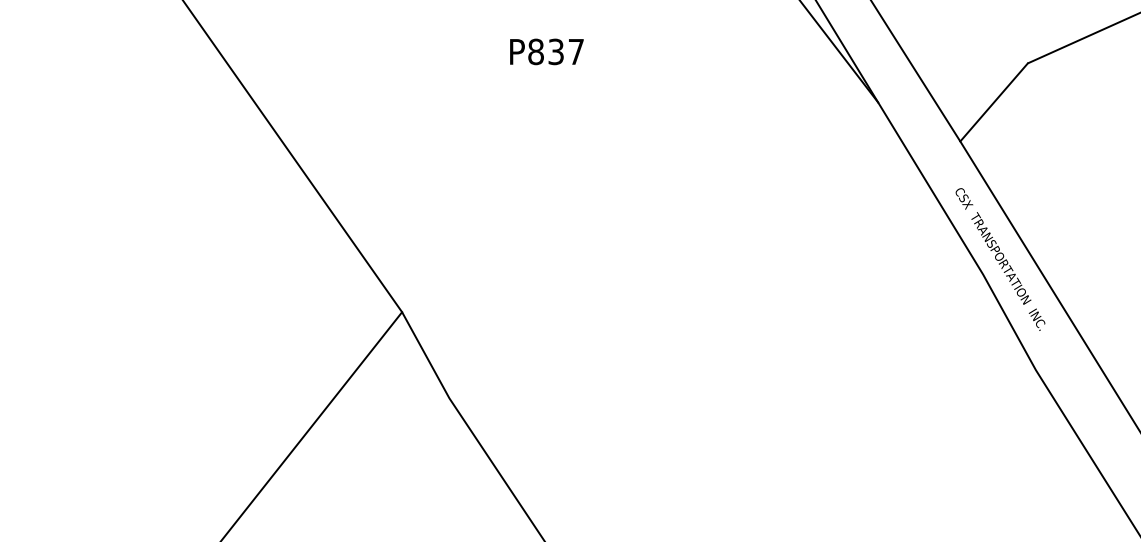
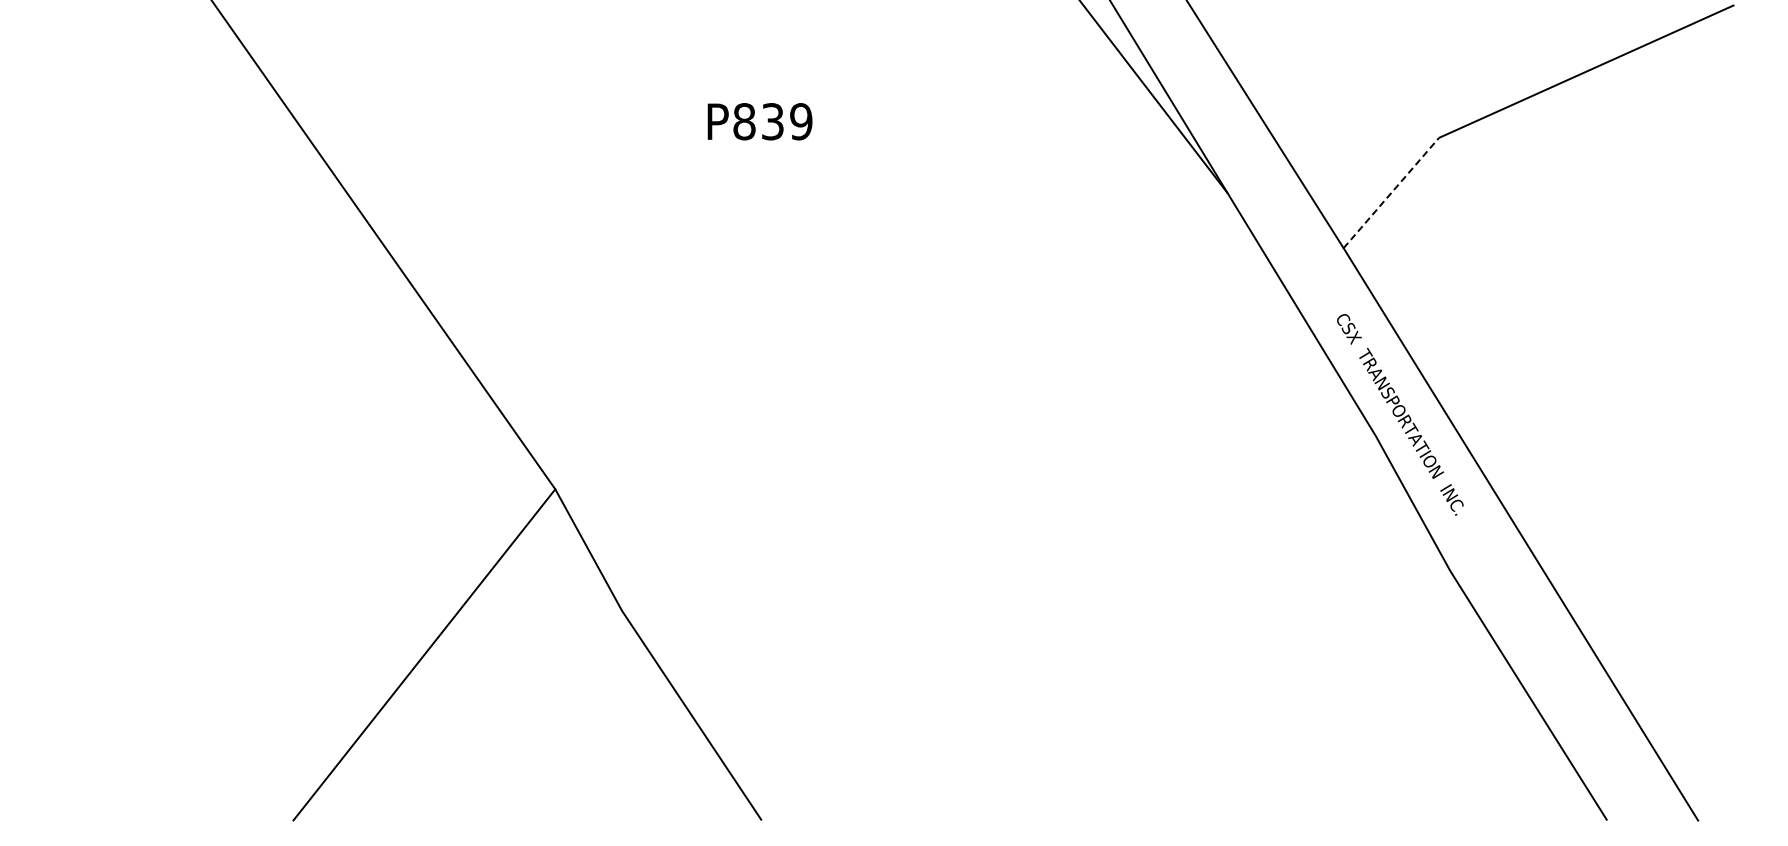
text: (576, 51) -> (801, 121), P837 -> P839
line: (994, 102) -> (1391, 193), solid -> dashed

